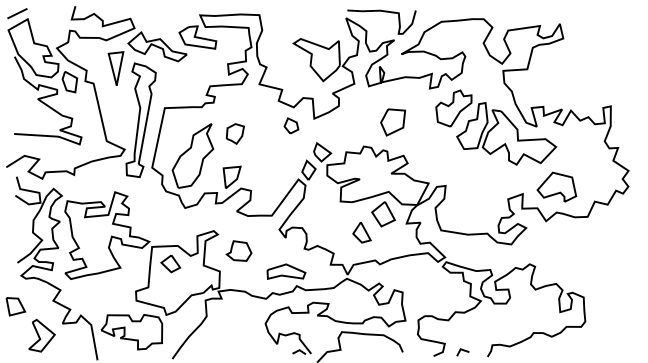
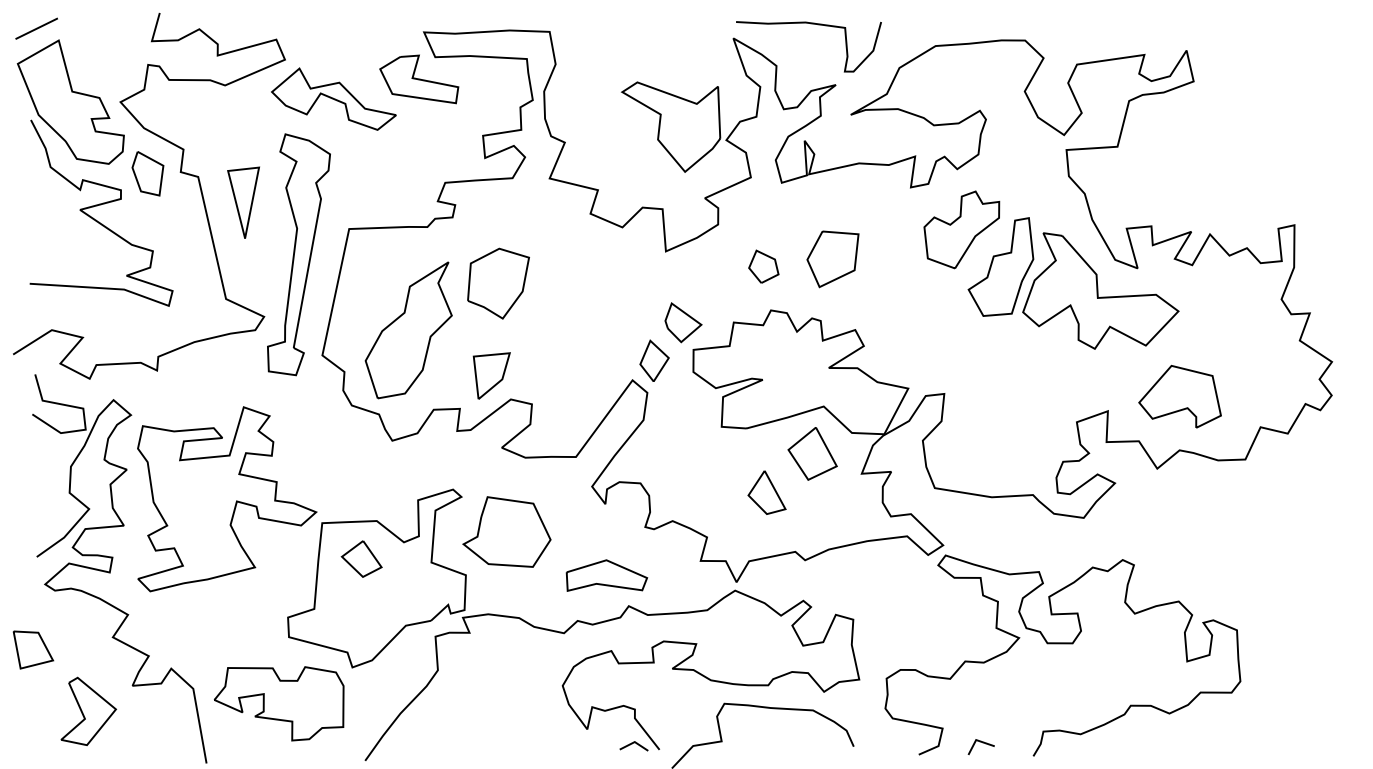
part: (115, 68) -> (242, 202), moved
part: (291, 125) -> (763, 265), moved
part: (235, 133) -> (498, 282), size x1.67
part: (238, 250) -> (505, 530), size x1.67

